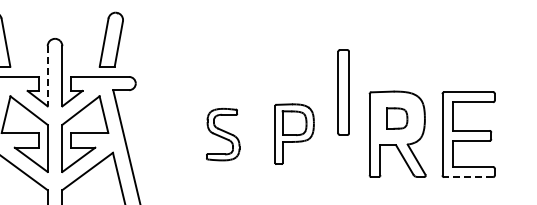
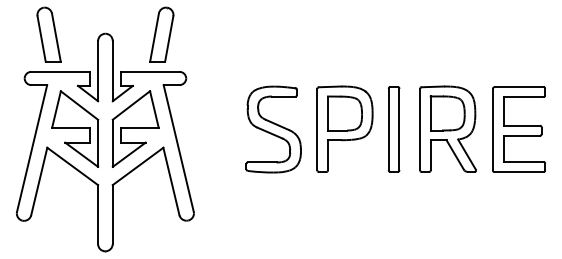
line: (48, 76) -> (98, 71), dashed -> solid
part: (343, 92) -> (393, 129), moved
part: (397, 118) -> (447, 113), size x1.67
part: (294, 133) -> (344, 128), size x1.43
part: (223, 134) -> (273, 129), size x1.67
line: (468, 177) -> (518, 172), dashed -> solid

